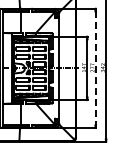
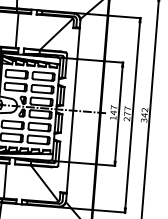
line: (95, 68) -> (132, 115), dashed -> solid

